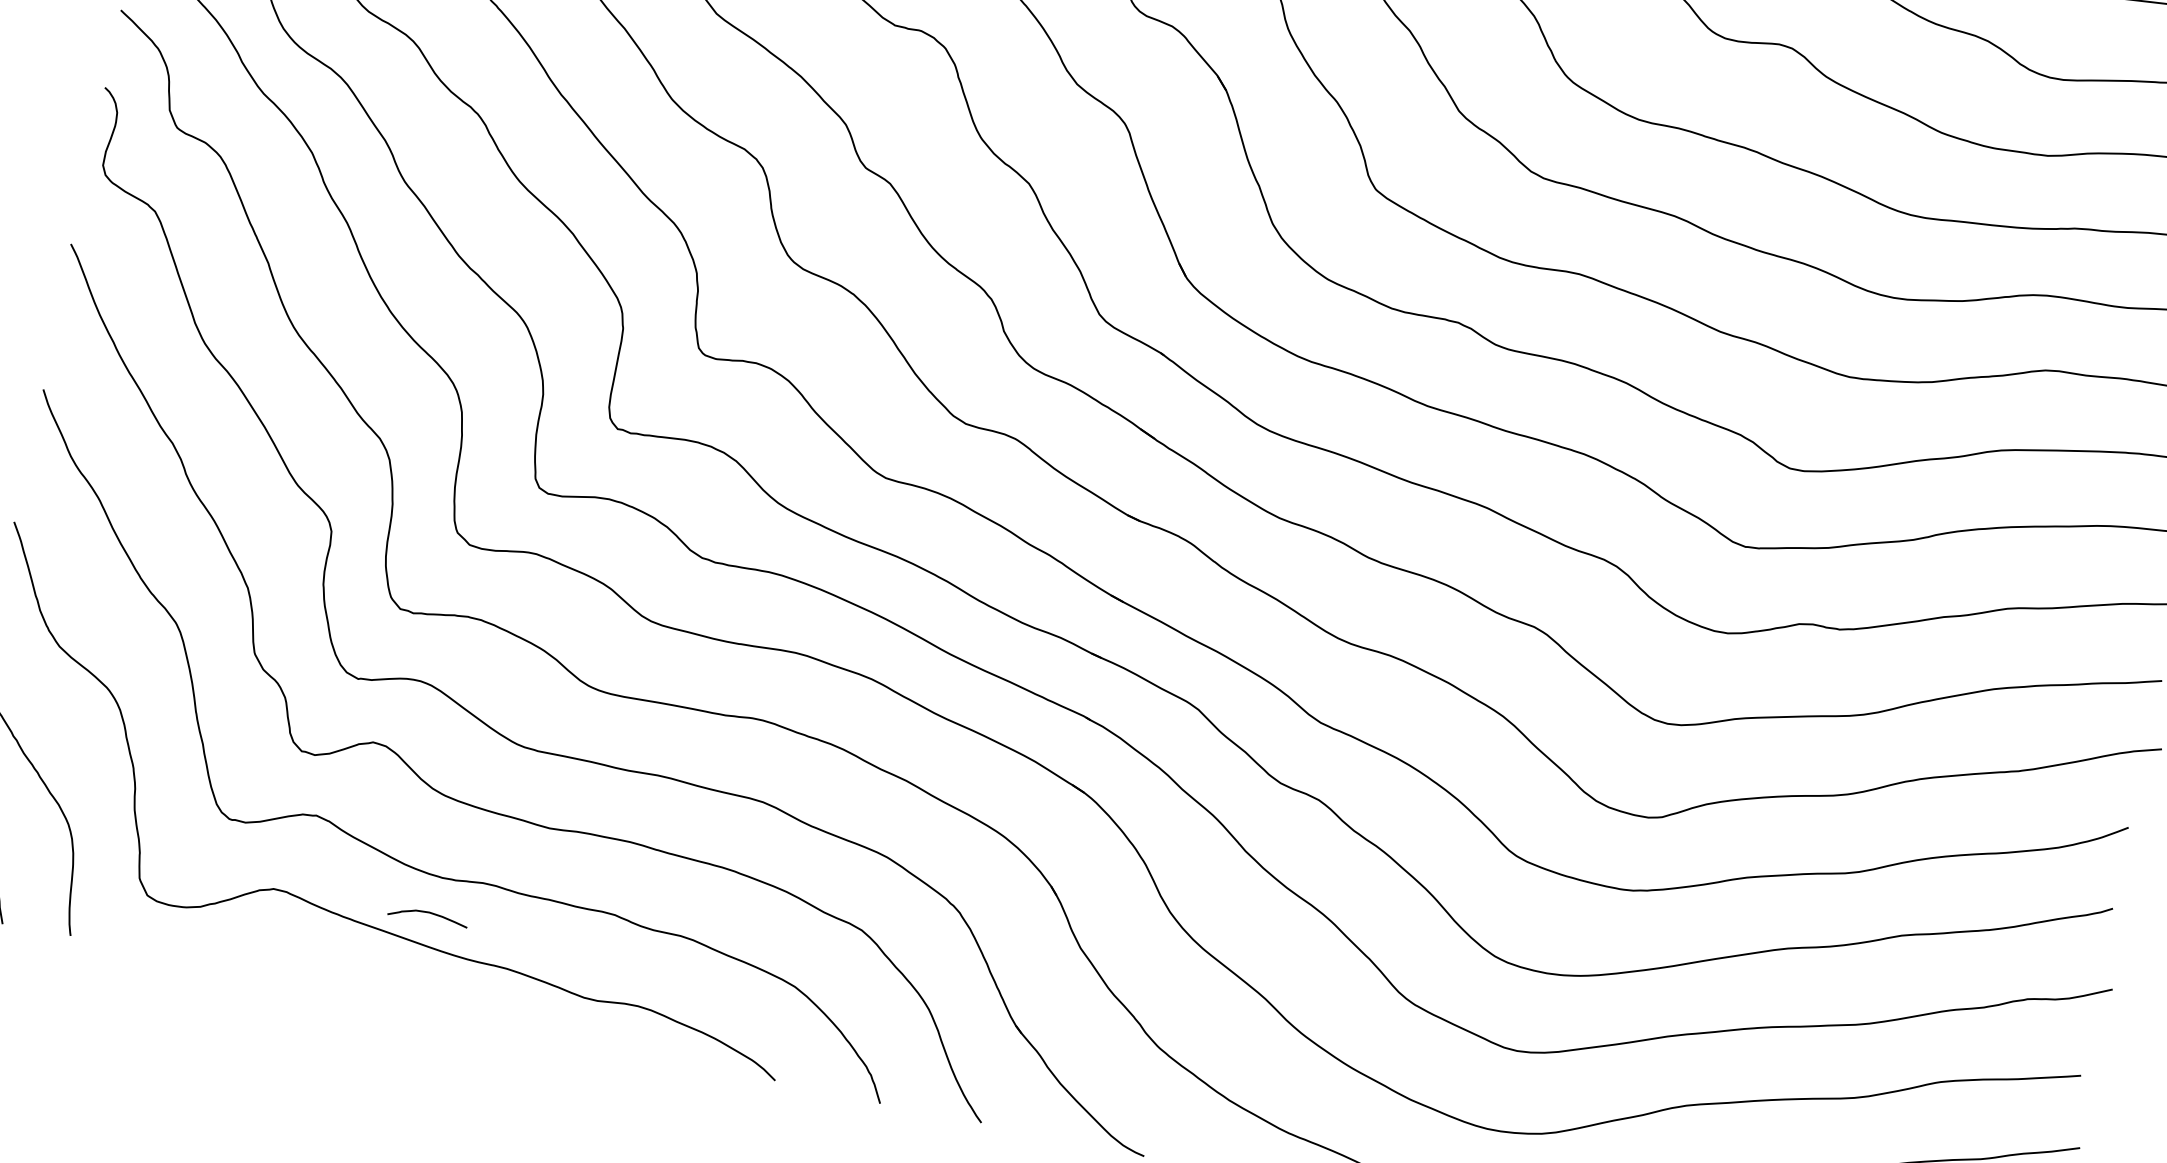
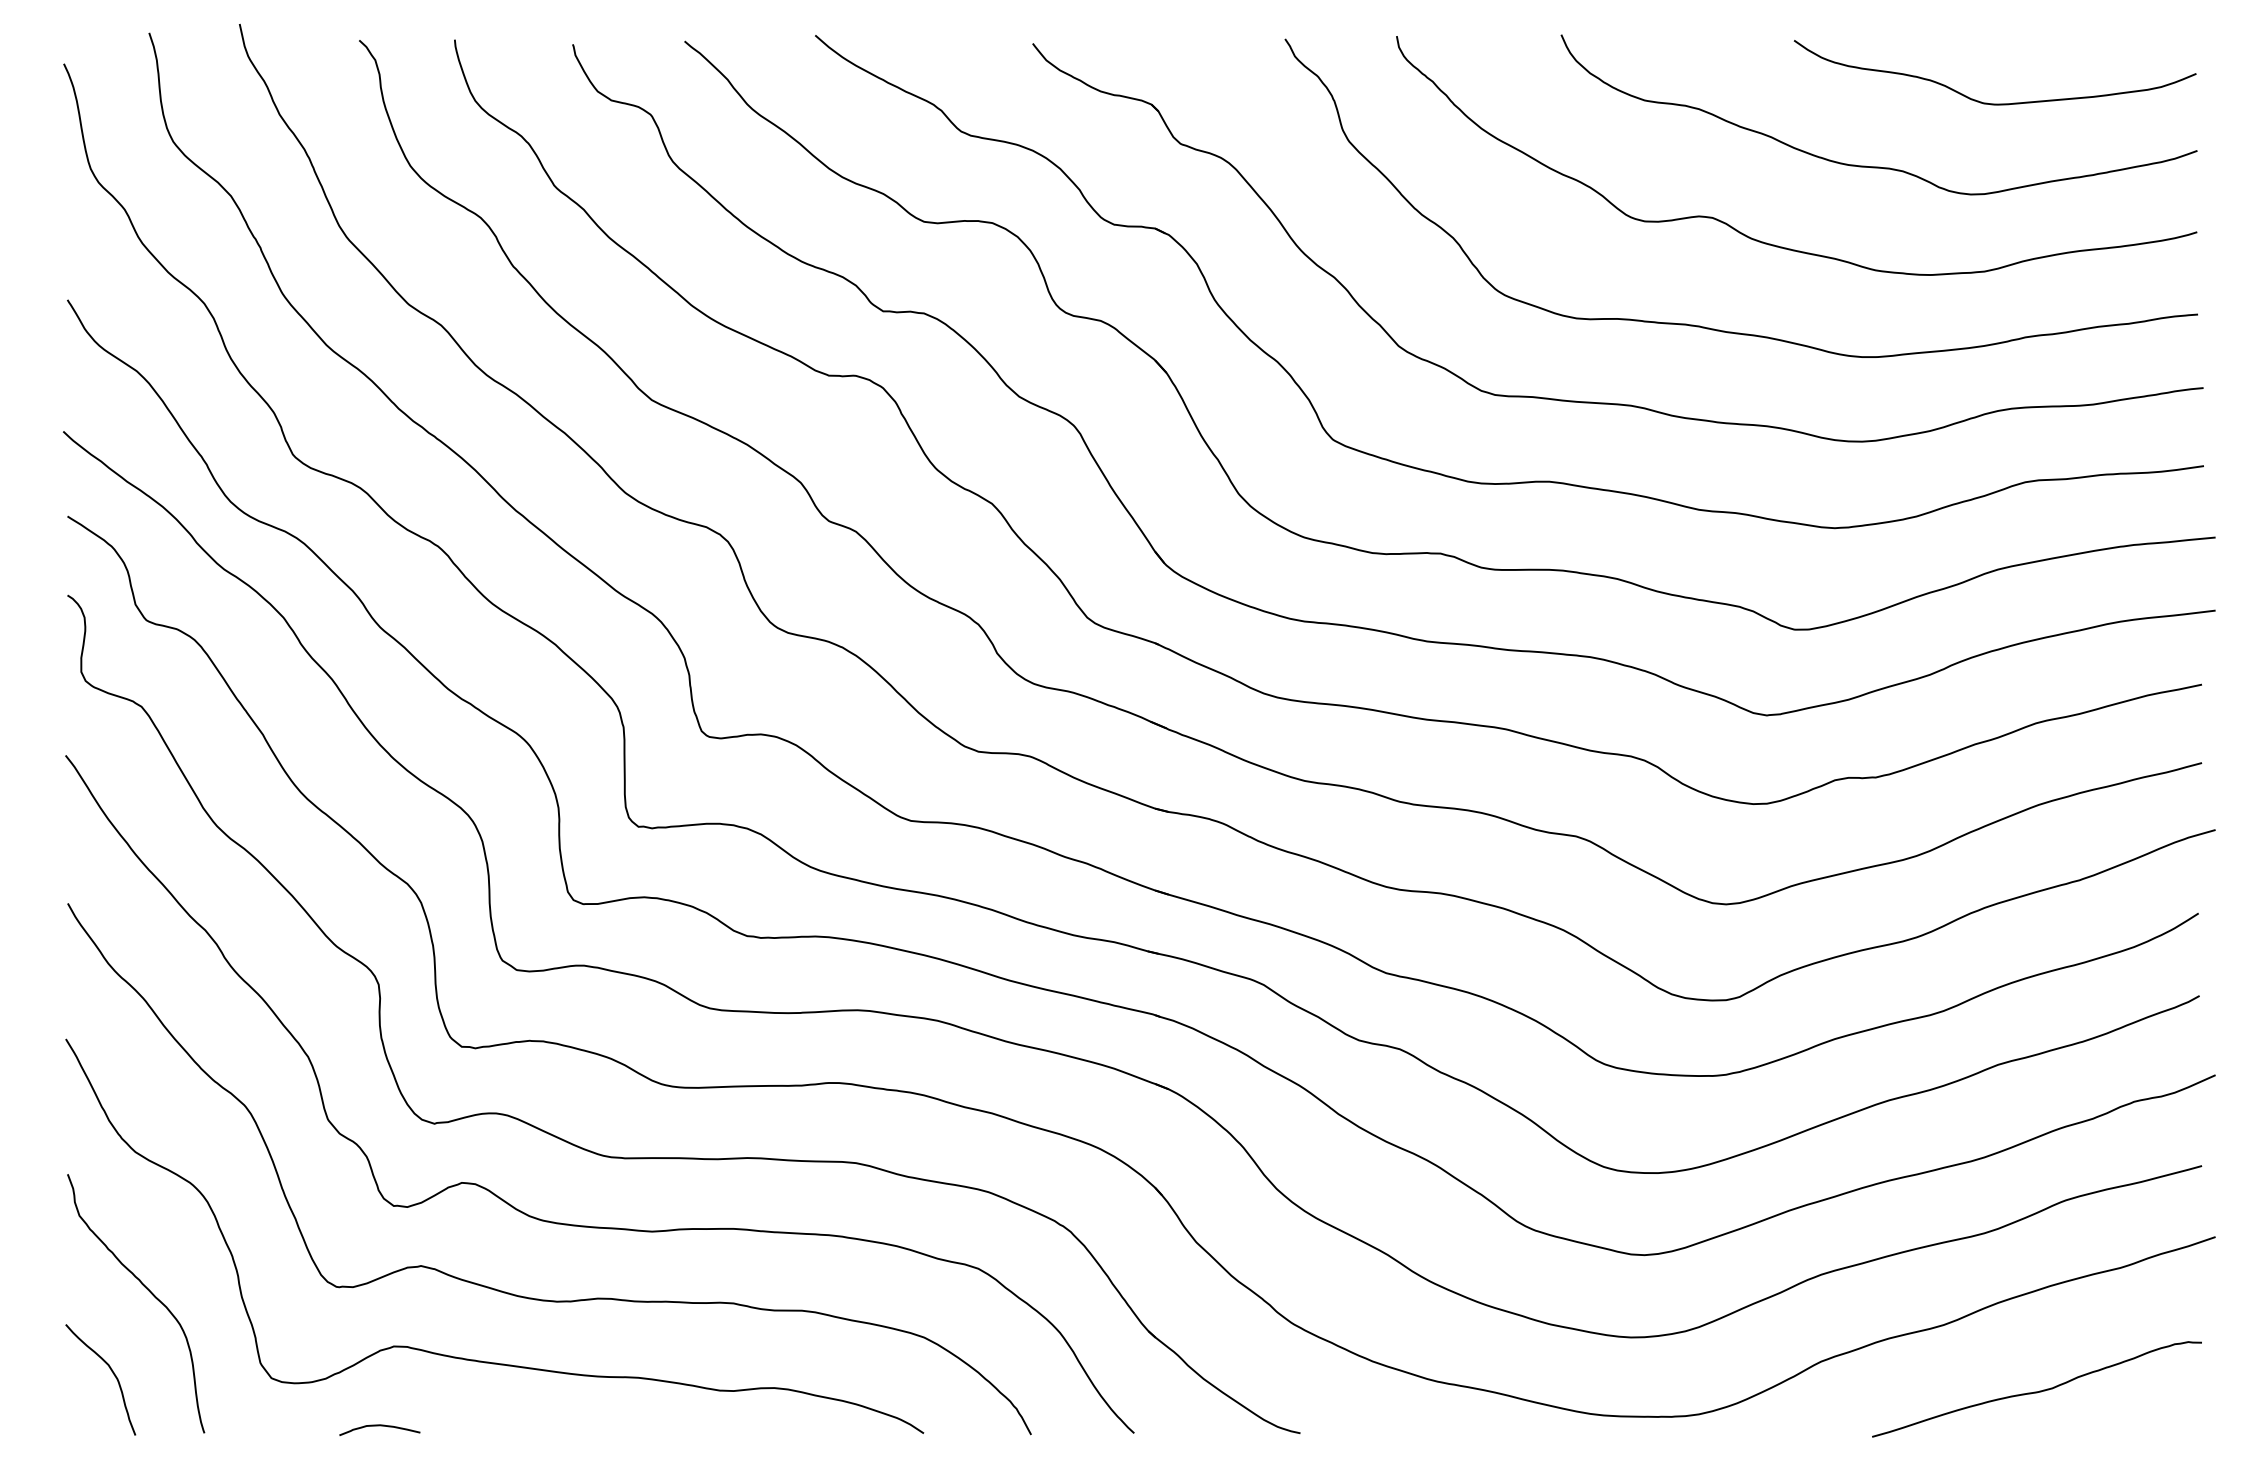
curve: (428, 913) -> (379, 1426), moved

